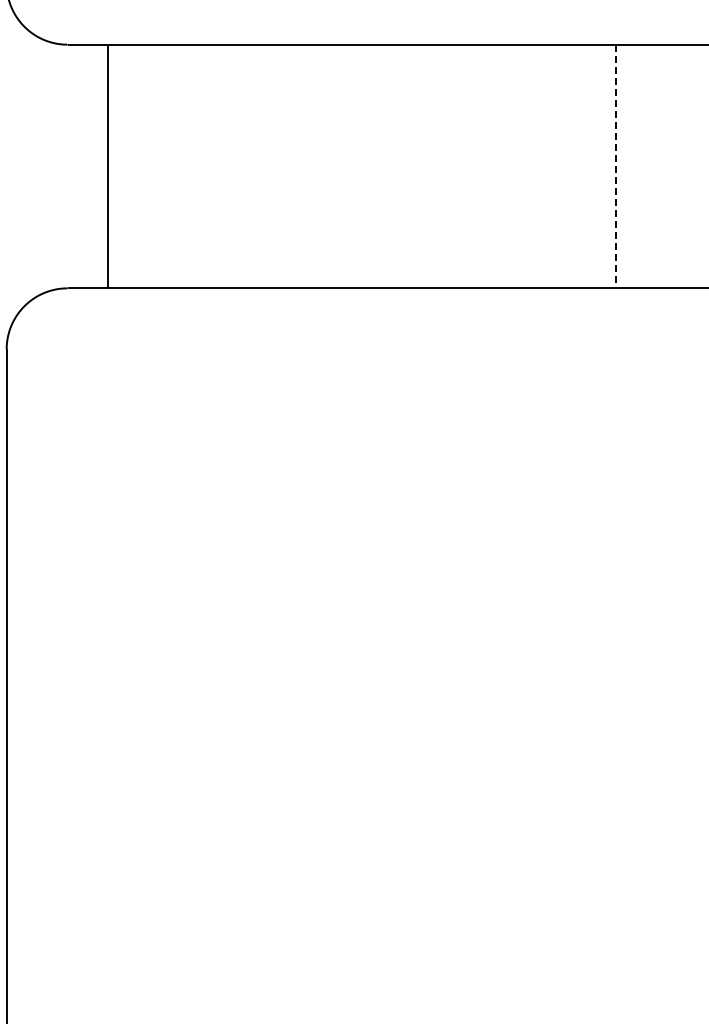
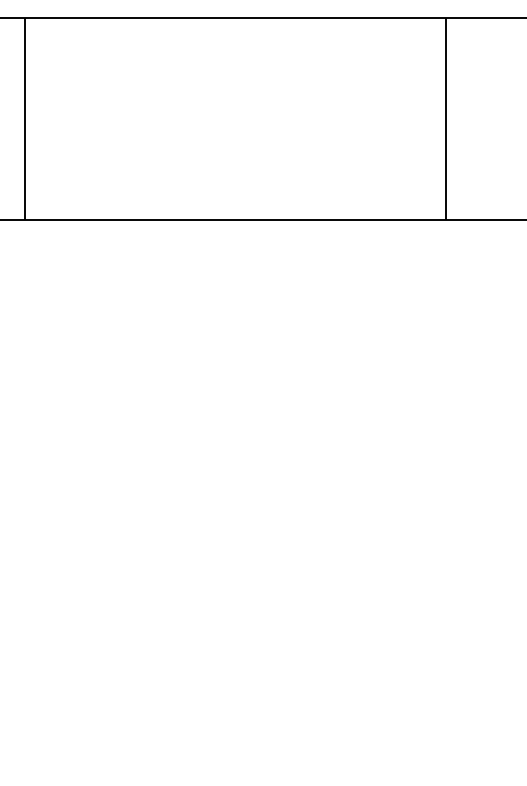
line: (615, 166) -> (445, 118), dashed -> solid

